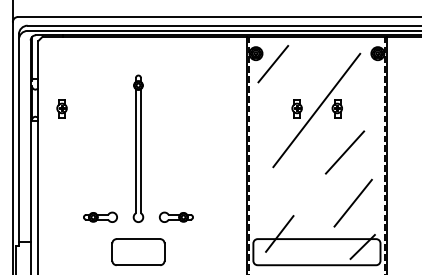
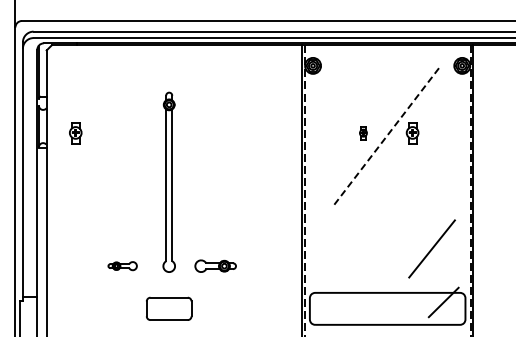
line: (273, 63) -> (334, 78), removed
part: (297, 108) -> (363, 133), size x0.6
line: (316, 110) -> (387, 135), solid -> dashed
line: (344, 152) -> (421, 186), removed
part: (100, 216) -> (122, 265), size x0.7
line: (279, 233) -> (341, 286), removed
part: (137, 251) -> (168, 308), size x0.7

